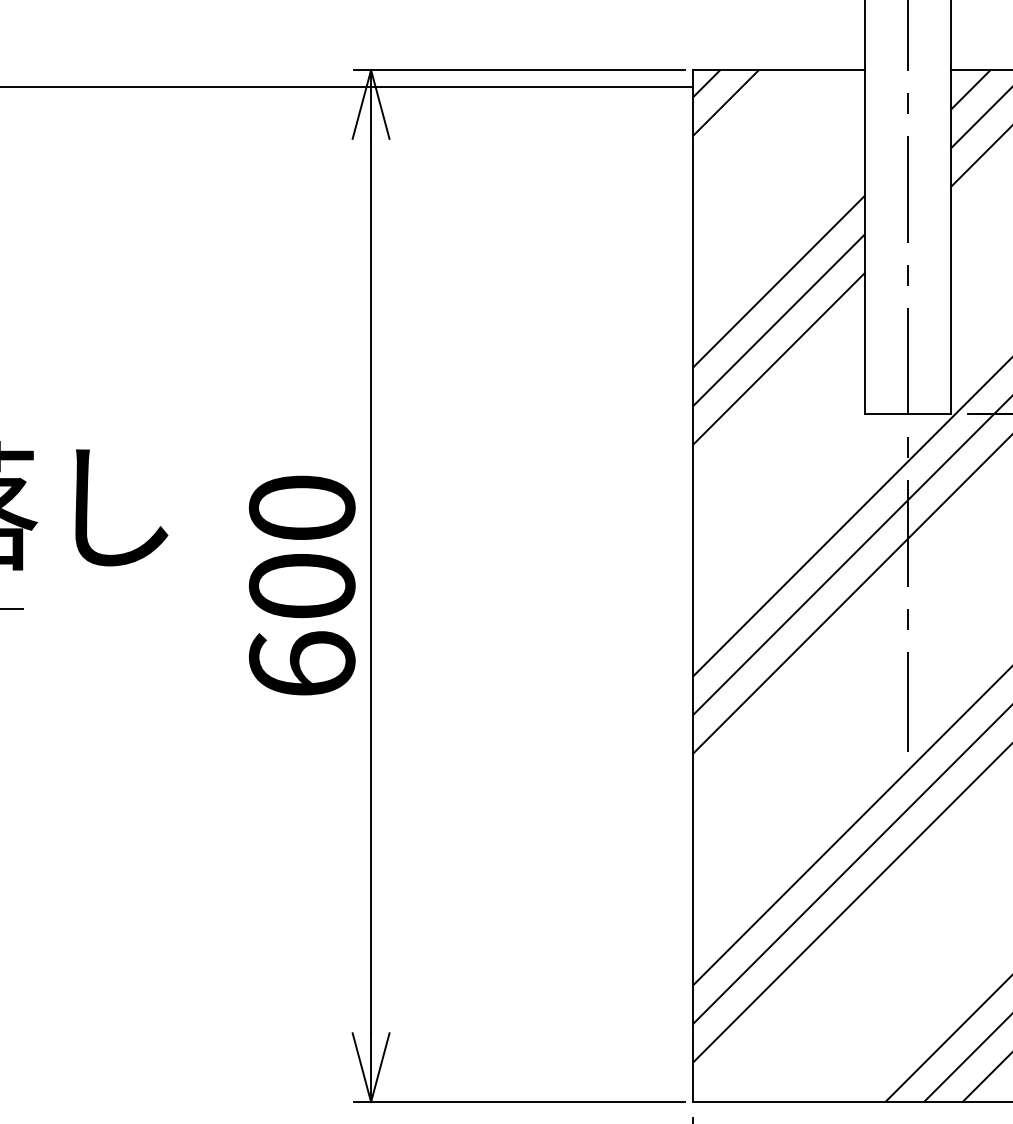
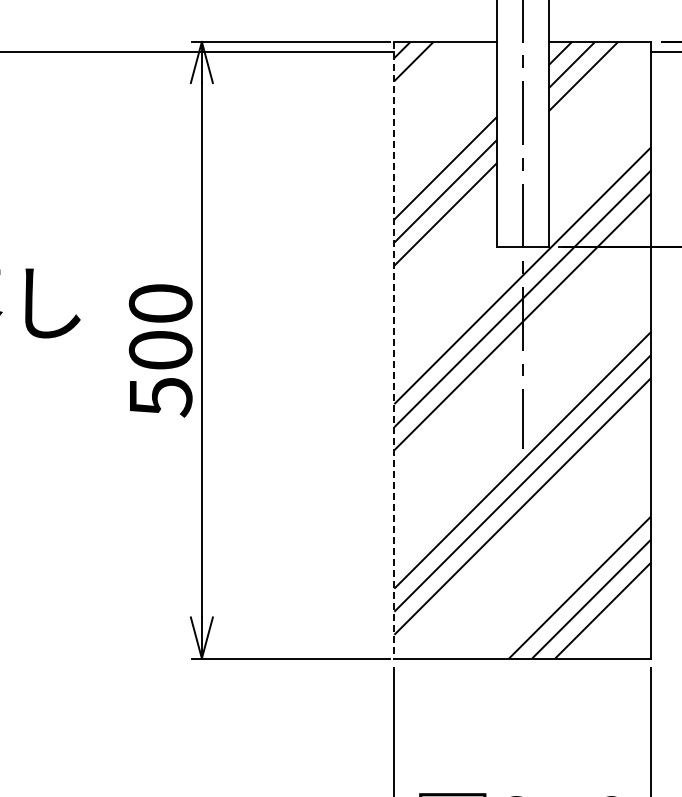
line: (693, 586) -> (394, 350), solid -> dashed
text: (301, 665) -> (160, 397), 600 -> 500

